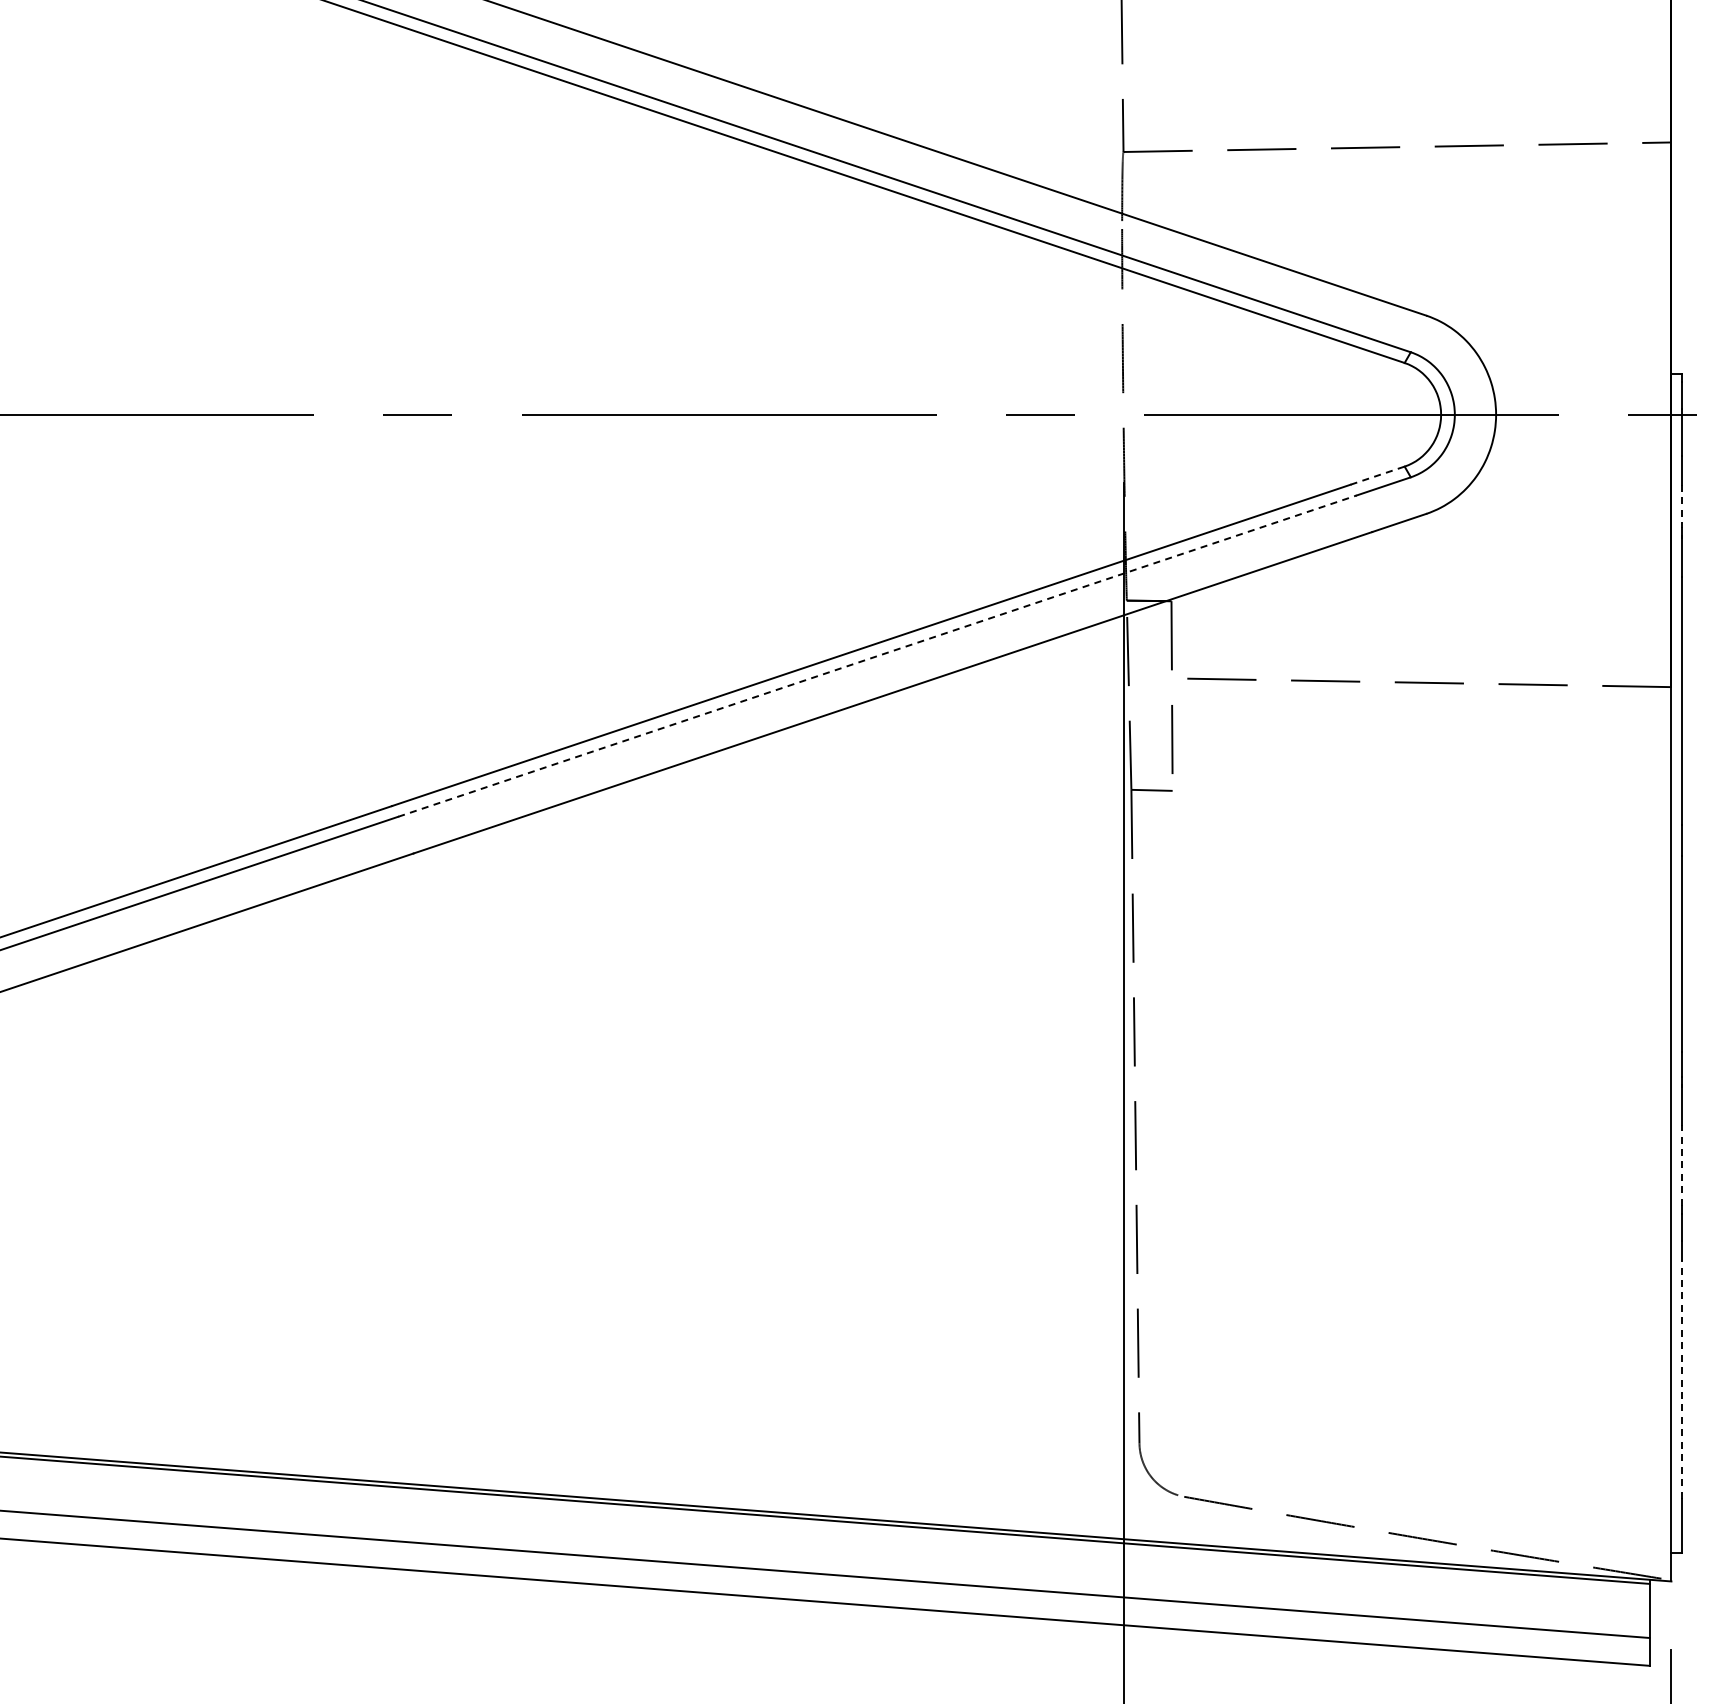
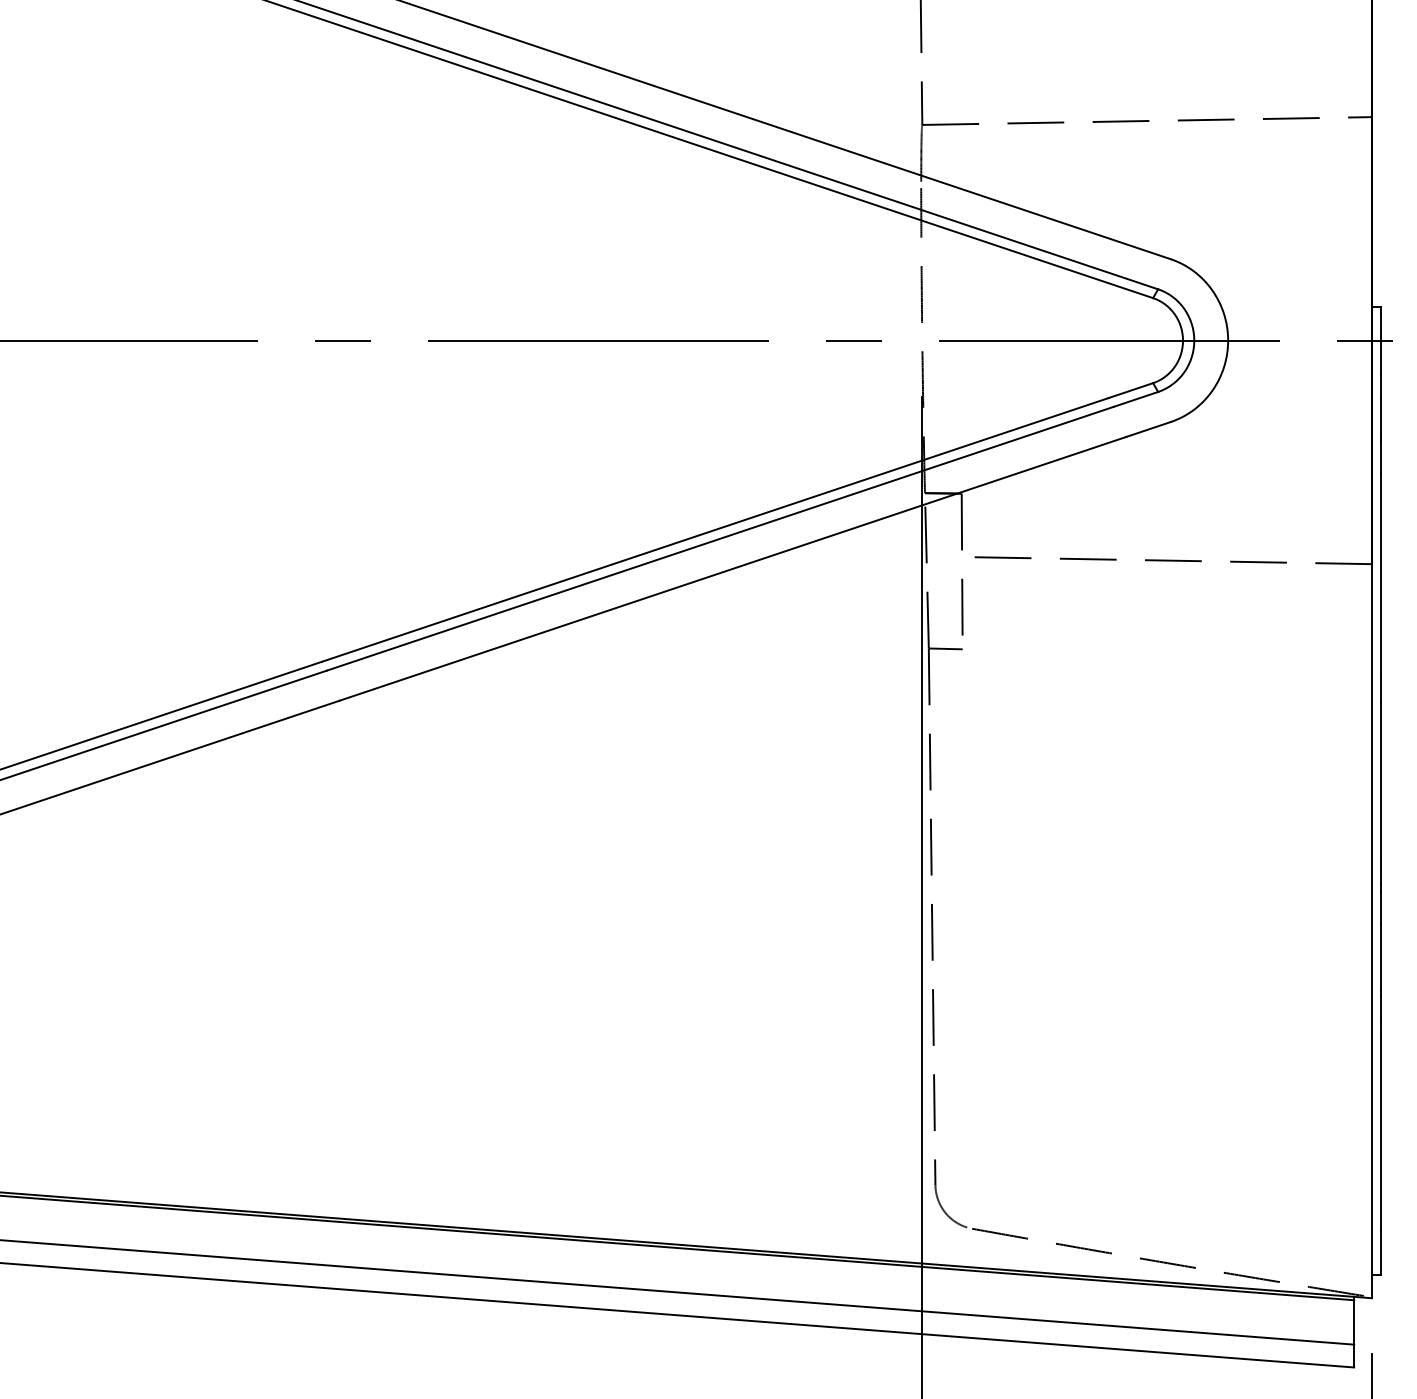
line: (1377, 475) -> (1130, 390), dashed -> solid
line: (1682, 506) -> (1381, 415), dashed -> solid
line: (877, 655) -> (720, 538), dashed -> solid
line: (1682, 1165) -> (1381, 956), dashed -> solid
line: (1682, 1378) -> (1381, 1131), dashed -> solid

